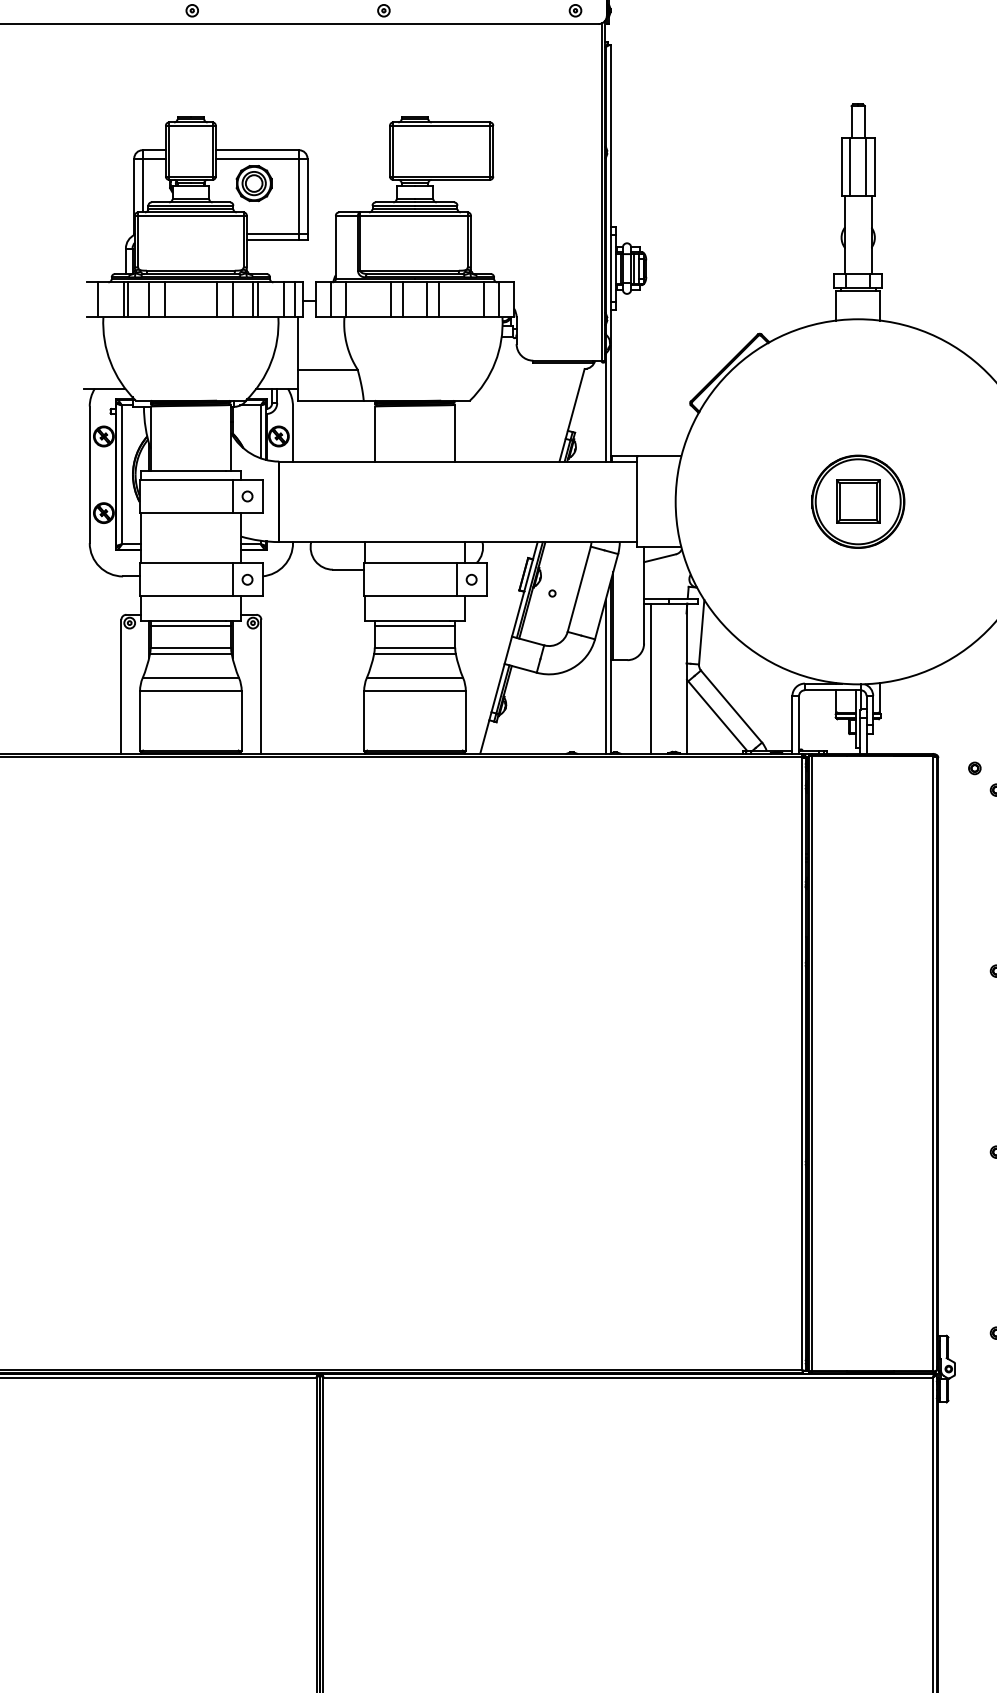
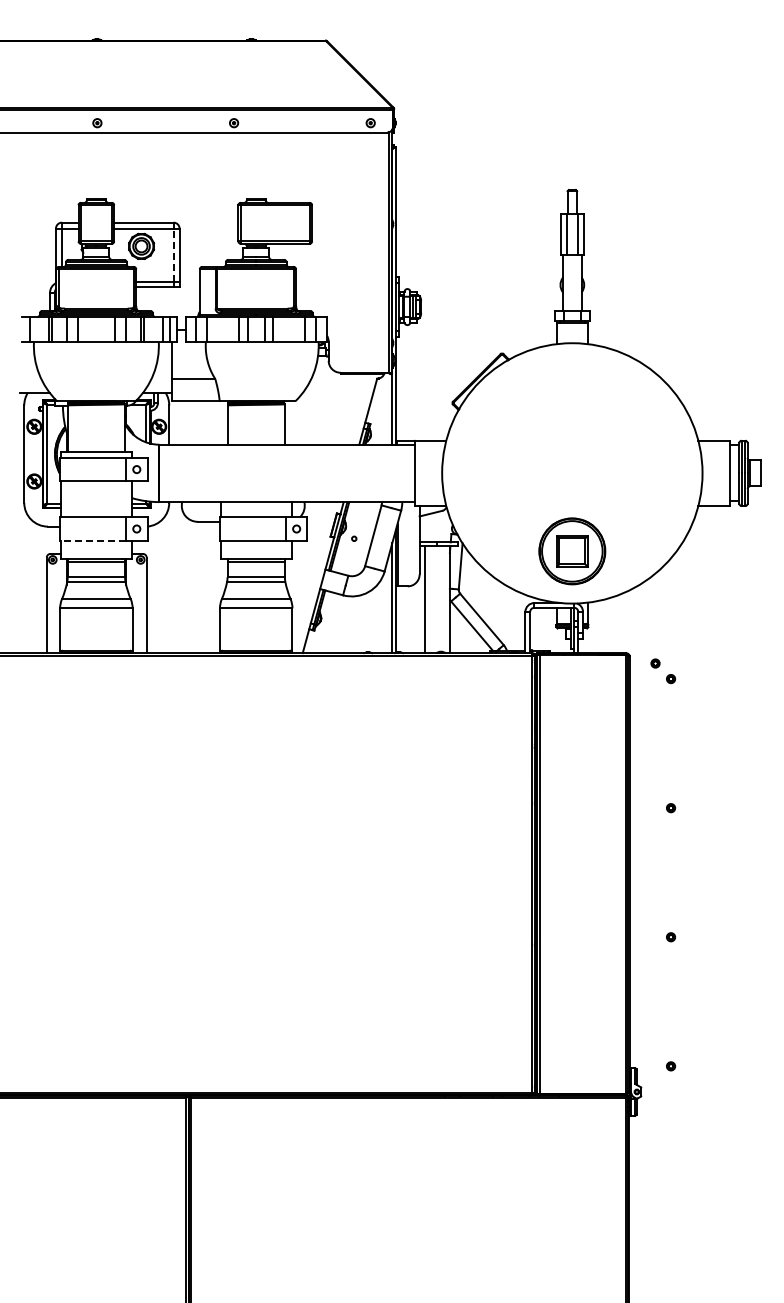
line: (298, 196) -> (173, 255), solid -> dashed
part: (858, 501) -> (572, 551), moved
line: (185, 595) -> (92, 540), solid -> dashed

